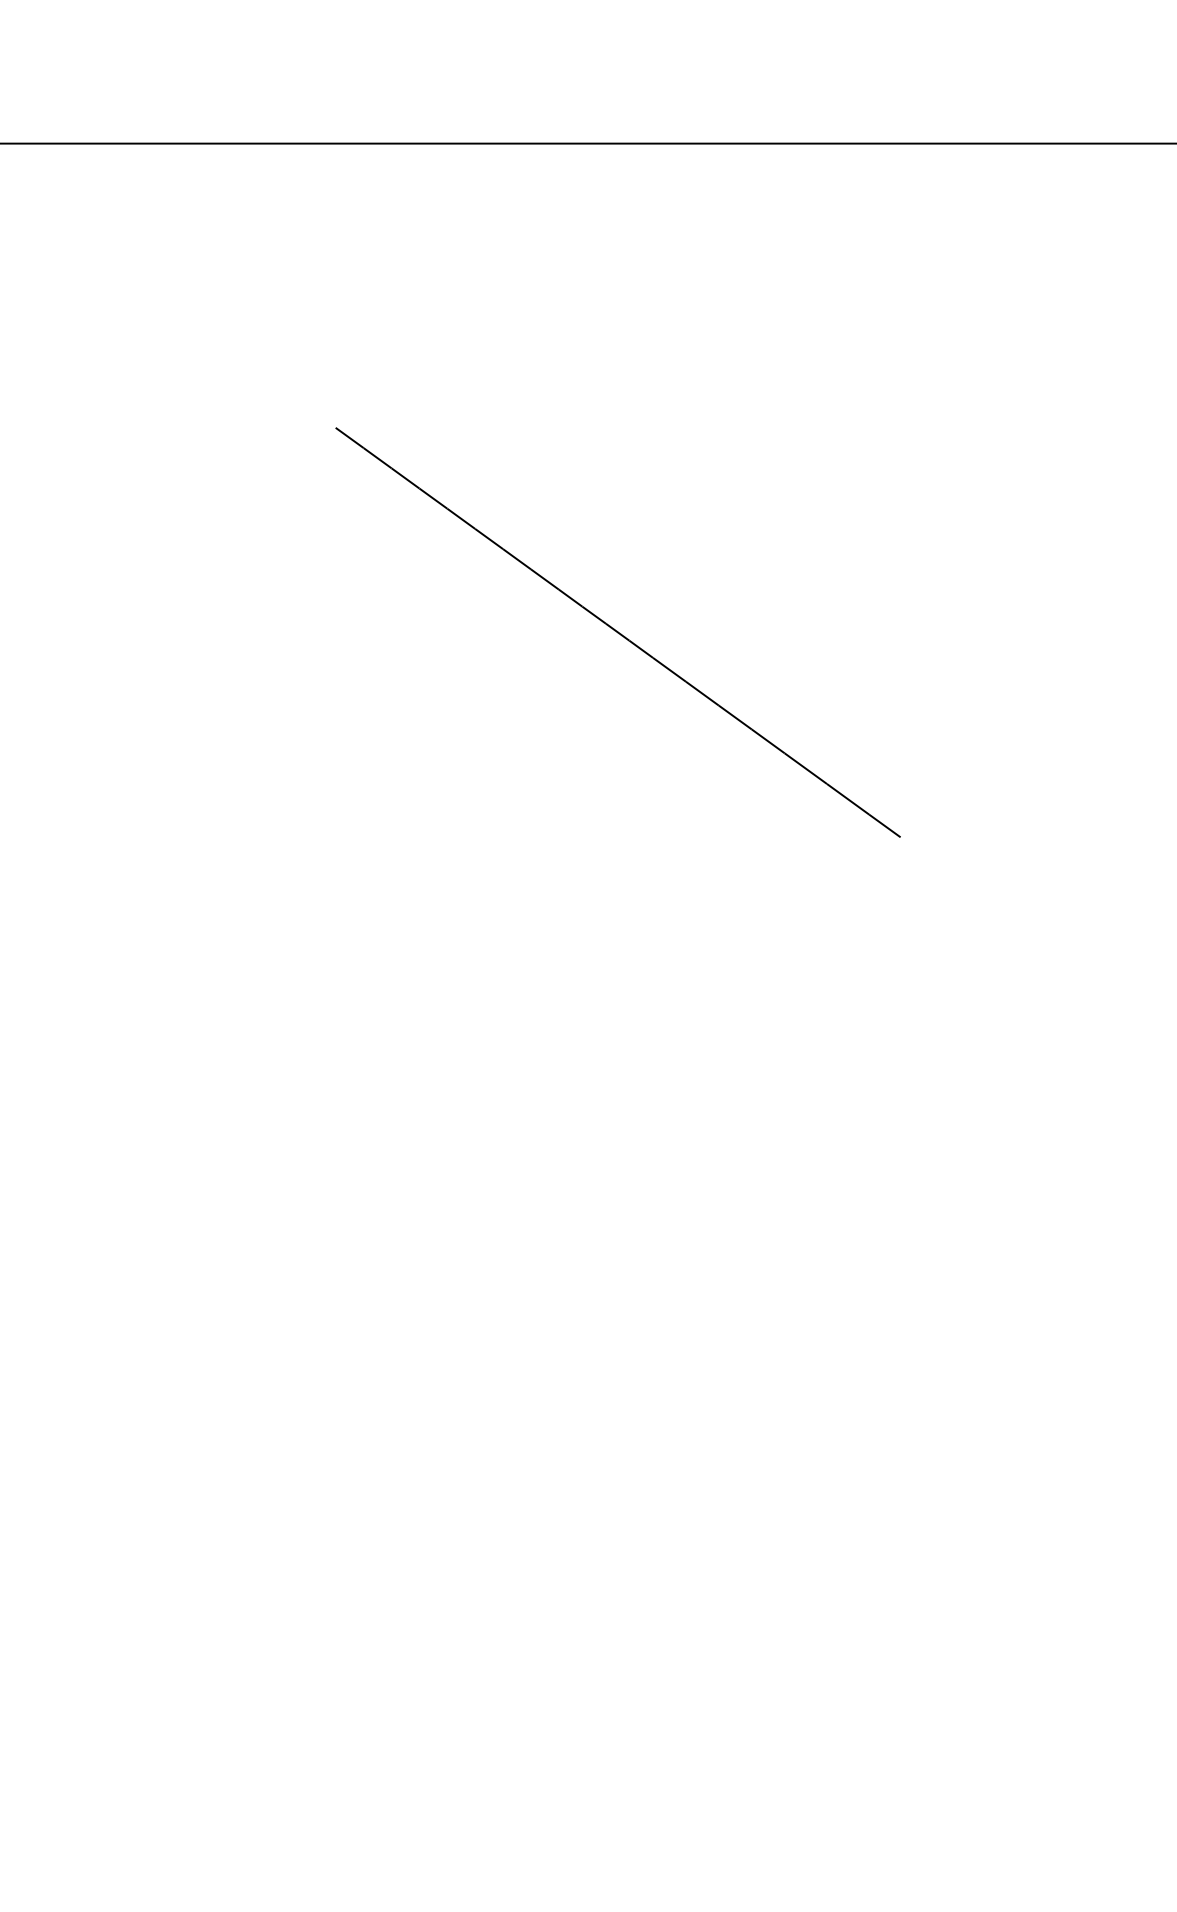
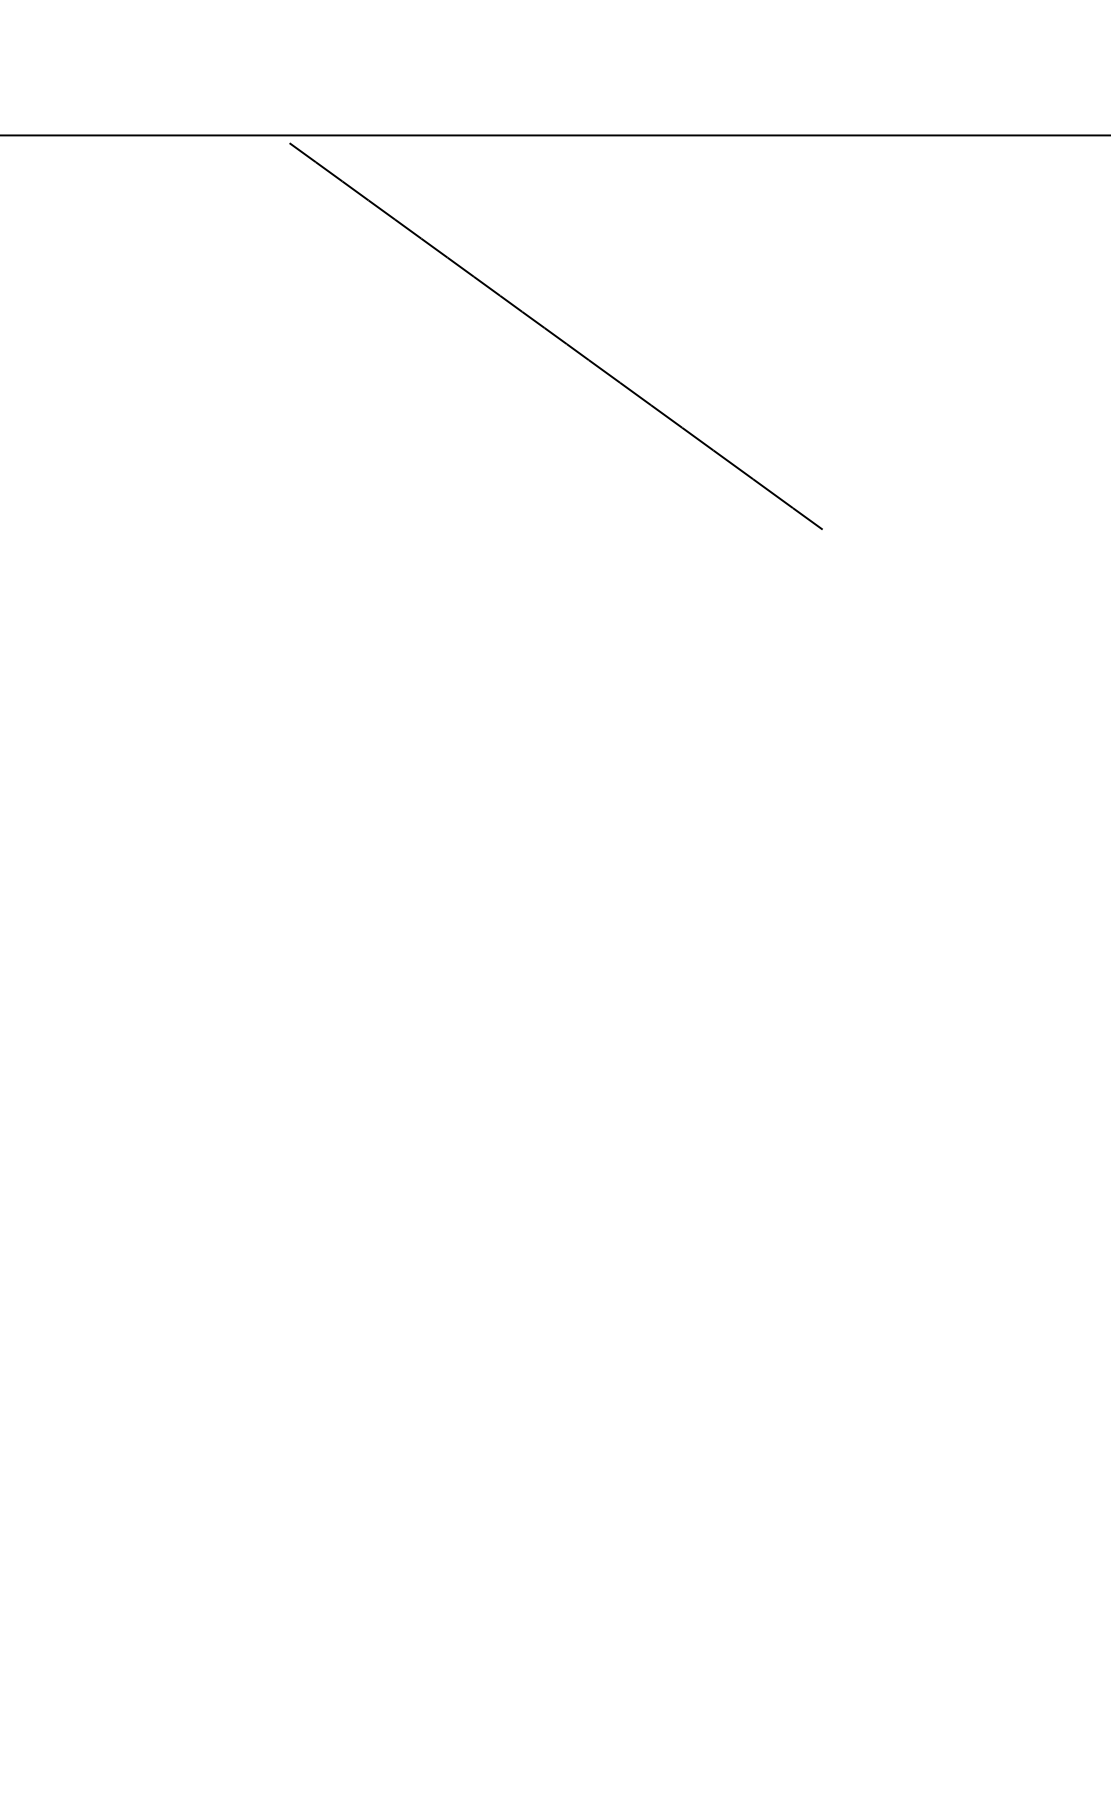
line: (617, 632) -> (555, 336), moved

